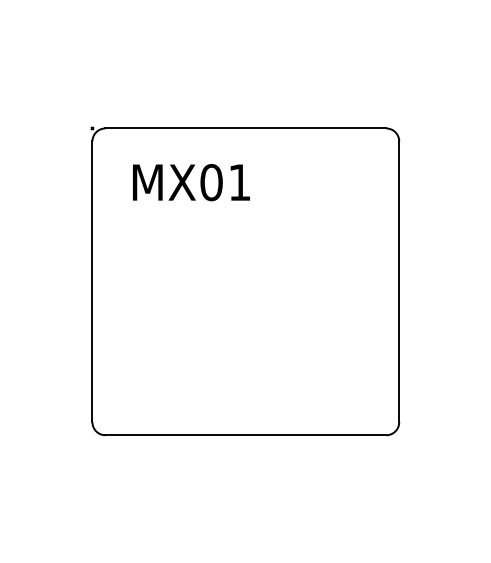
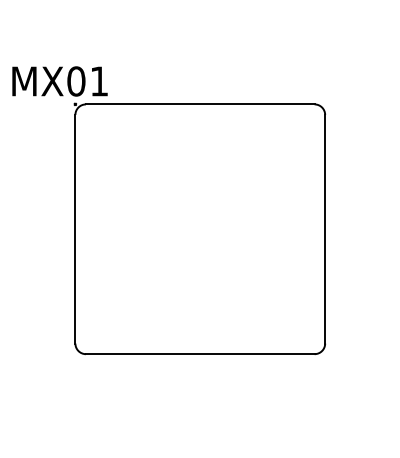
text: (190, 182) -> (59, 81), moved

